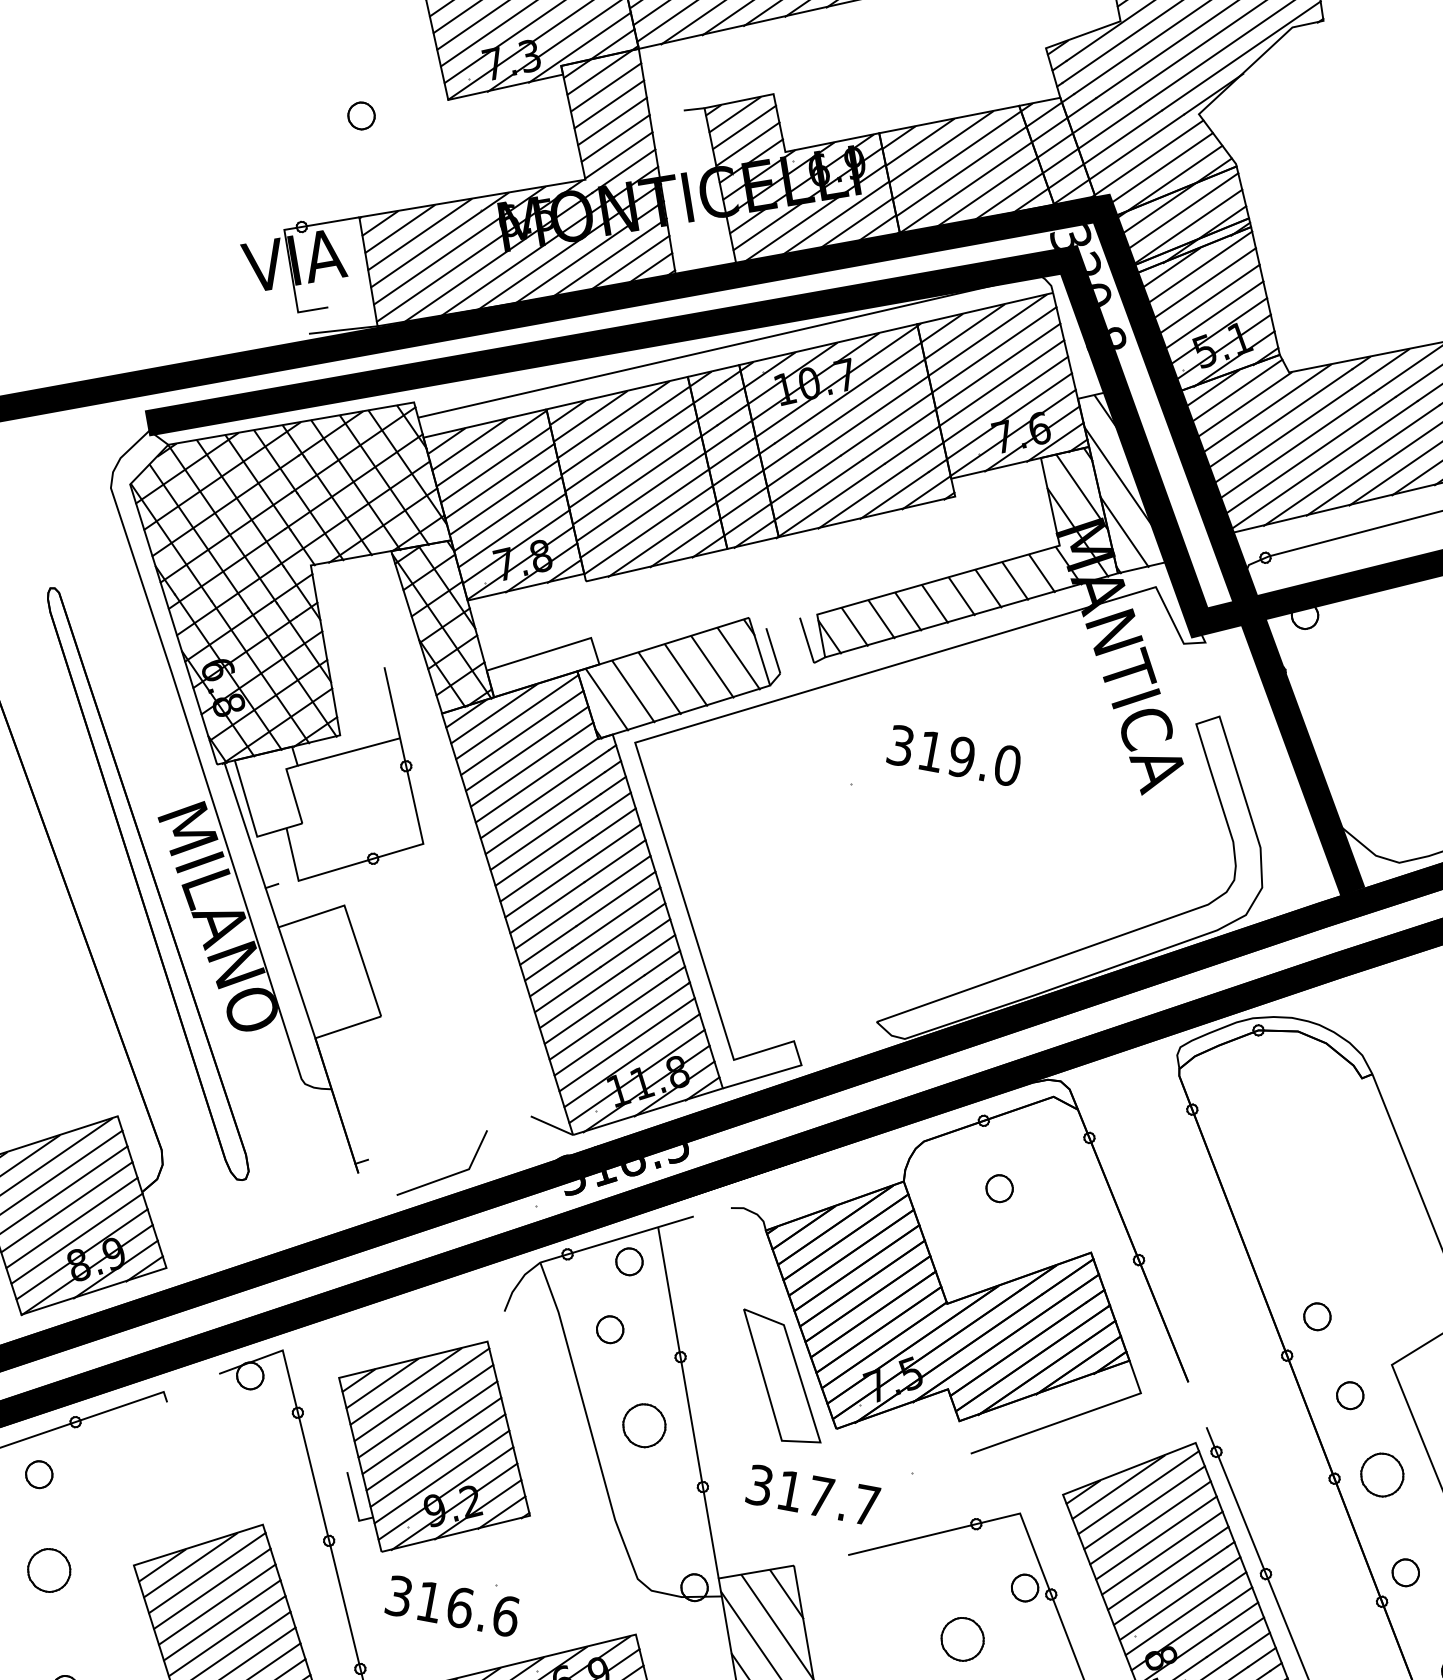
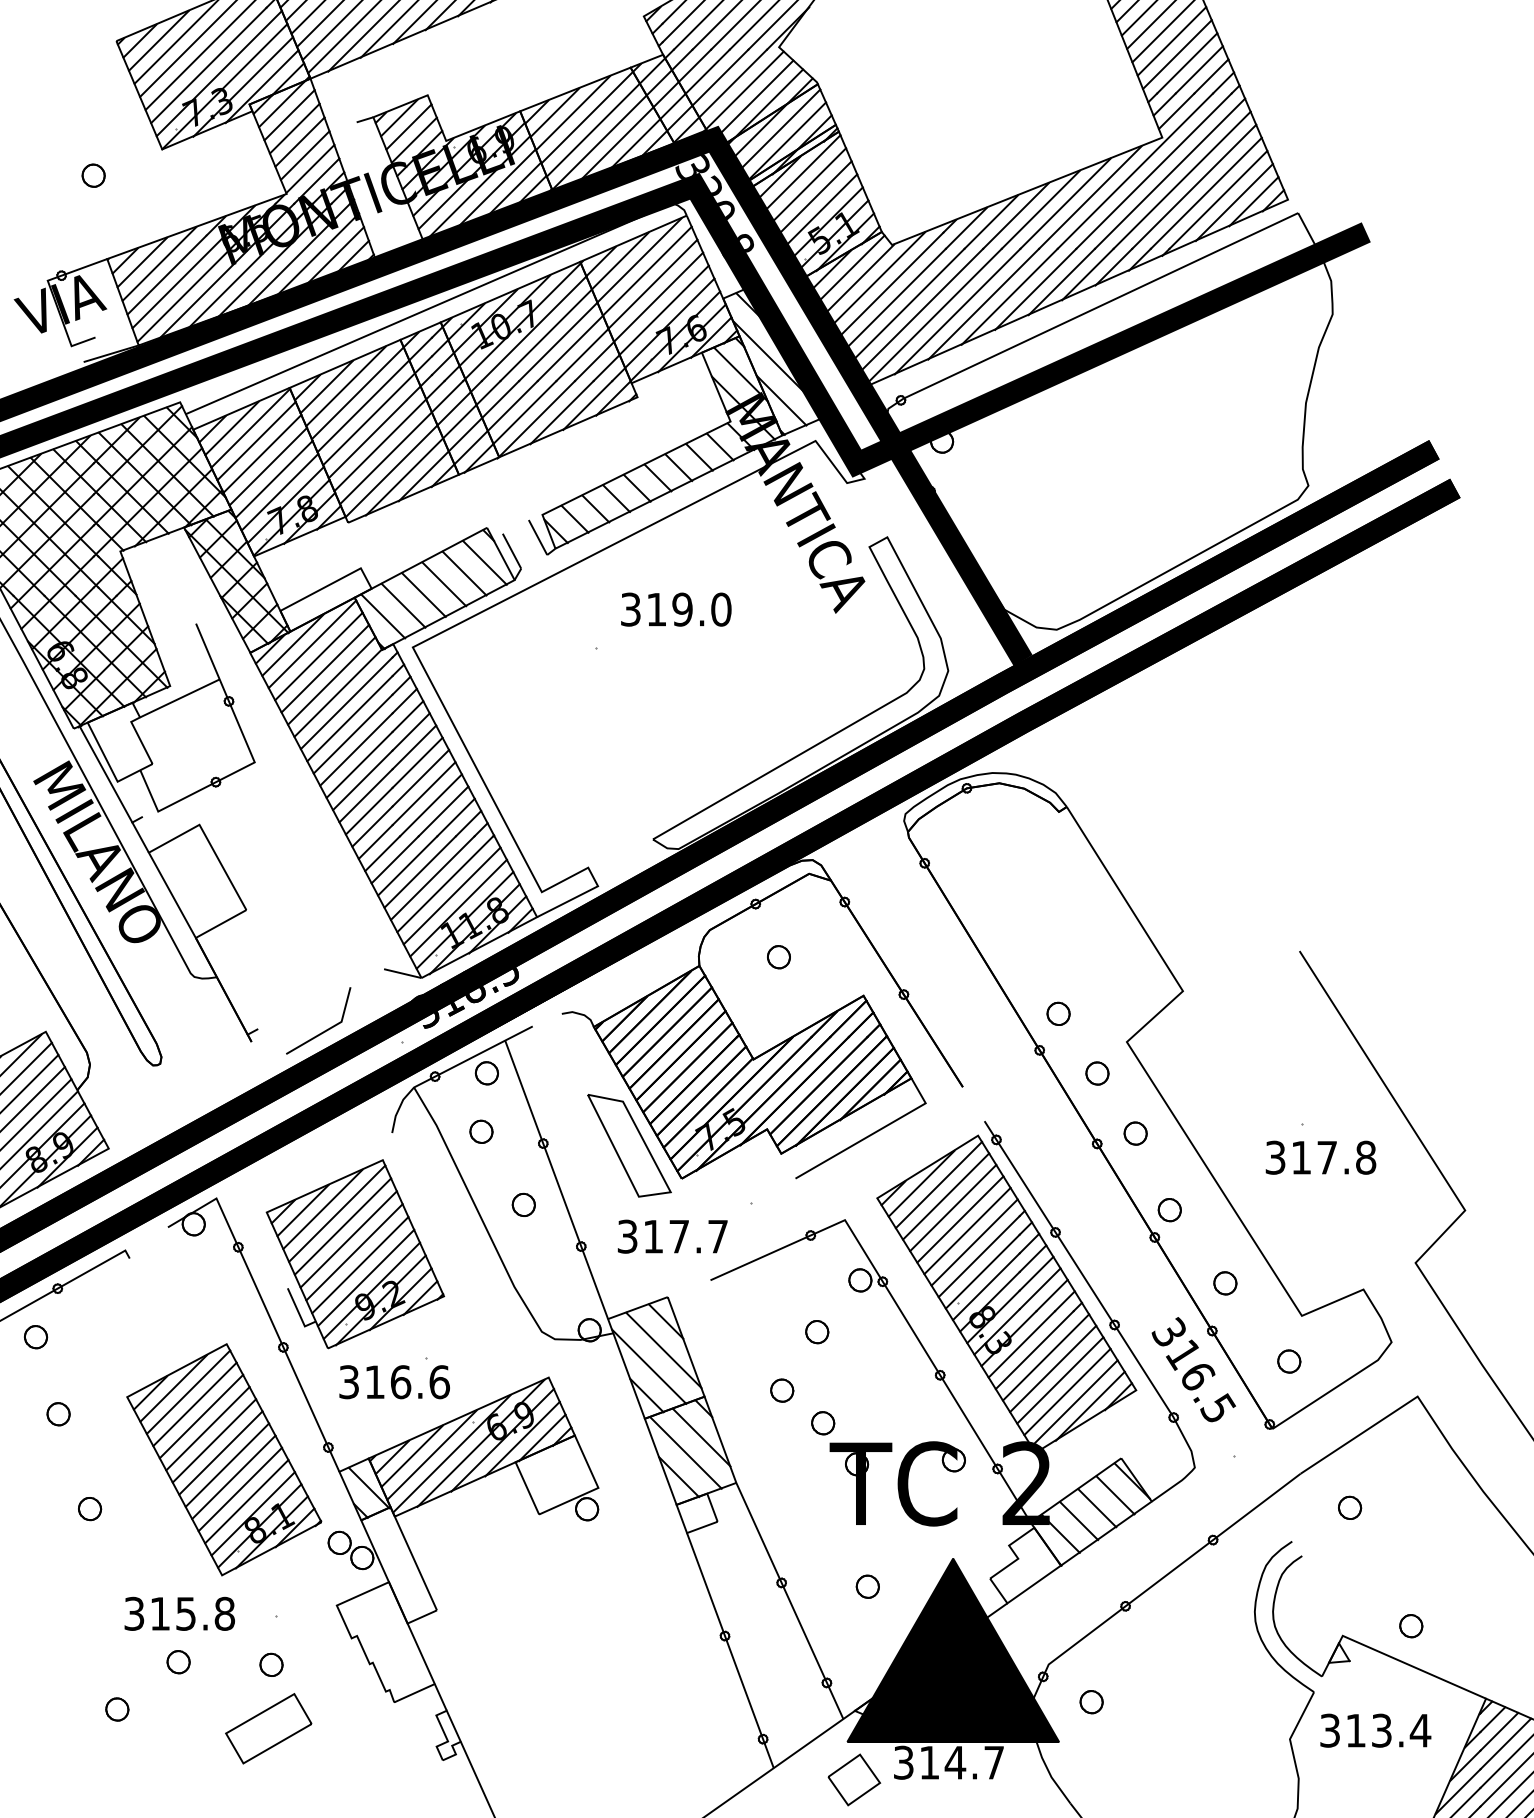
part: (643, 1424) -> (523, 1204), size x0.62
part: (1382, 1474) -> (1135, 1133), size x0.62
part: (48, 1570) -> (58, 1414), size x0.62
part: (963, 1640) -> (817, 1332), size x0.62

